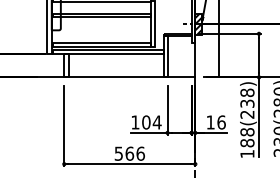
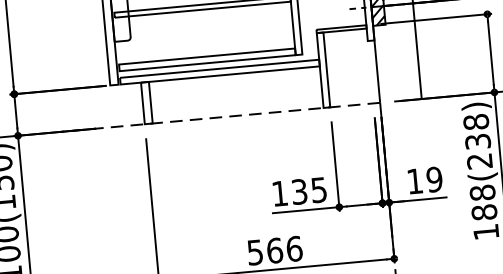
line: (105, 77) -> (218, 117), solid -> dashed
text: (151, 122) -> (308, 191), 104 -> 135
text: (221, 122) -> (434, 179), 16 -> 19

